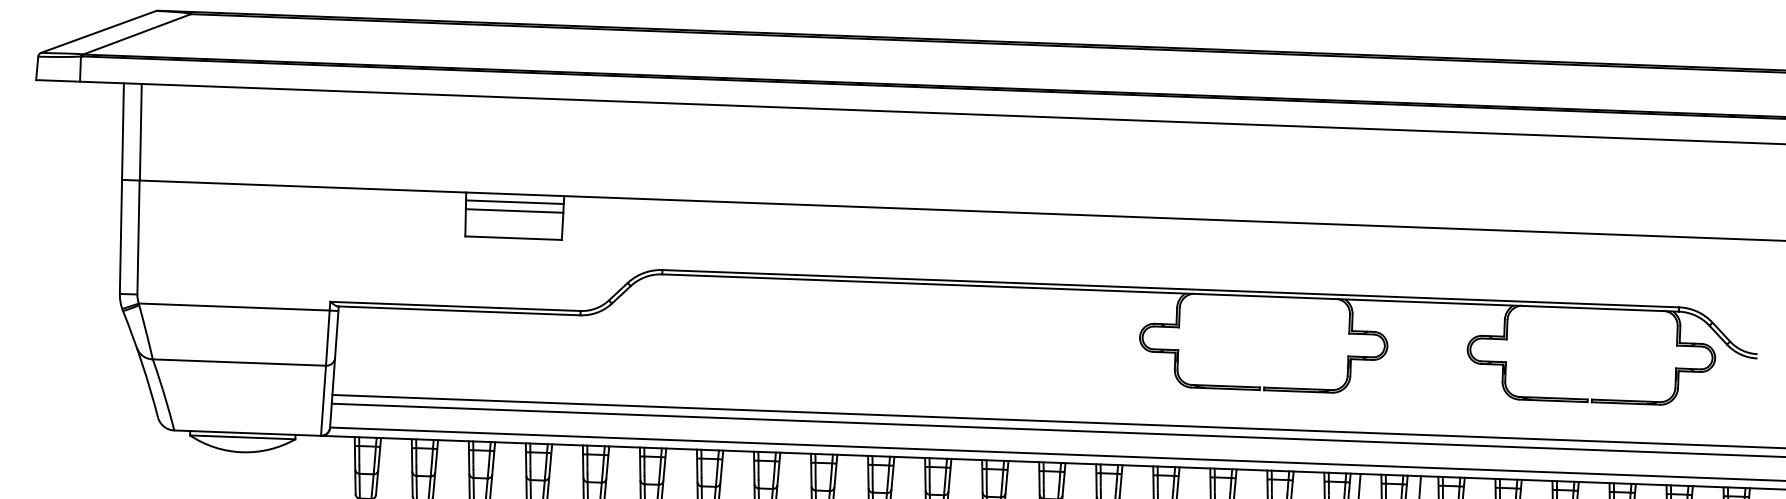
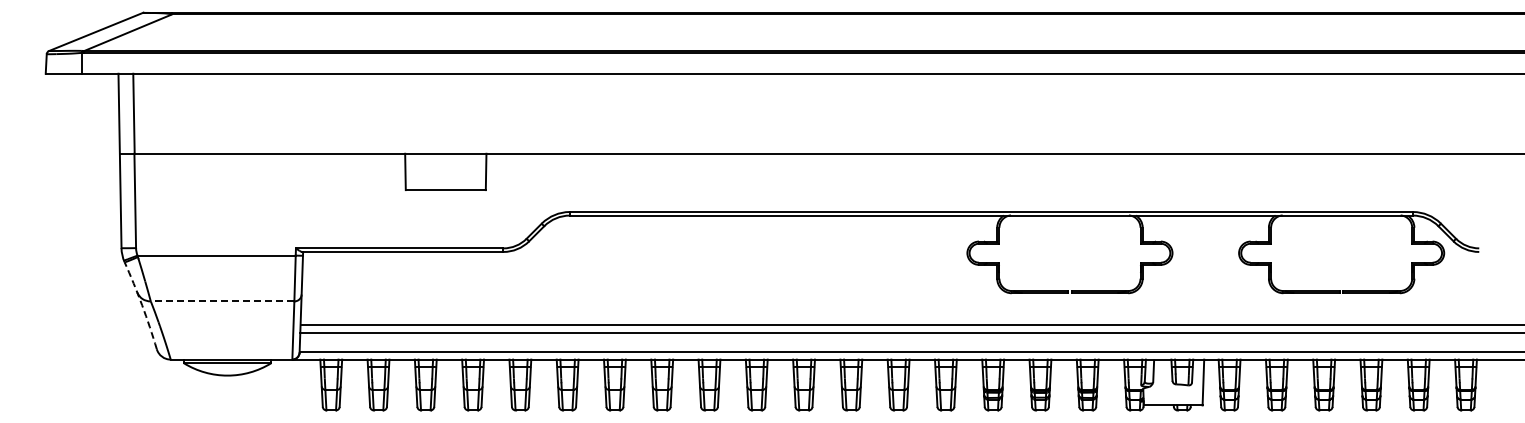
line: (514, 202) -> (445, 160), removed
line: (514, 210) -> (445, 167), removed
line: (239, 362) -> (222, 301), solid -> dashed
arc: (142, 363) -> (142, 305), solid -> dashed

